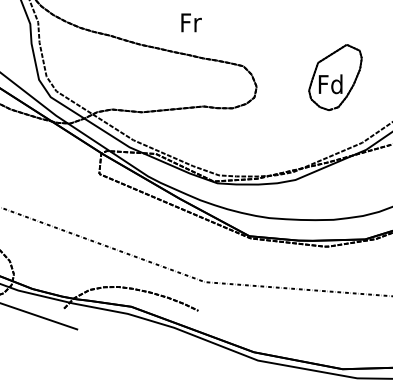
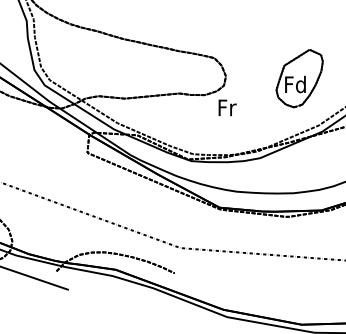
text: (191, 22) -> (227, 107), moved
part: (335, 77) -> (299, 78), moved

